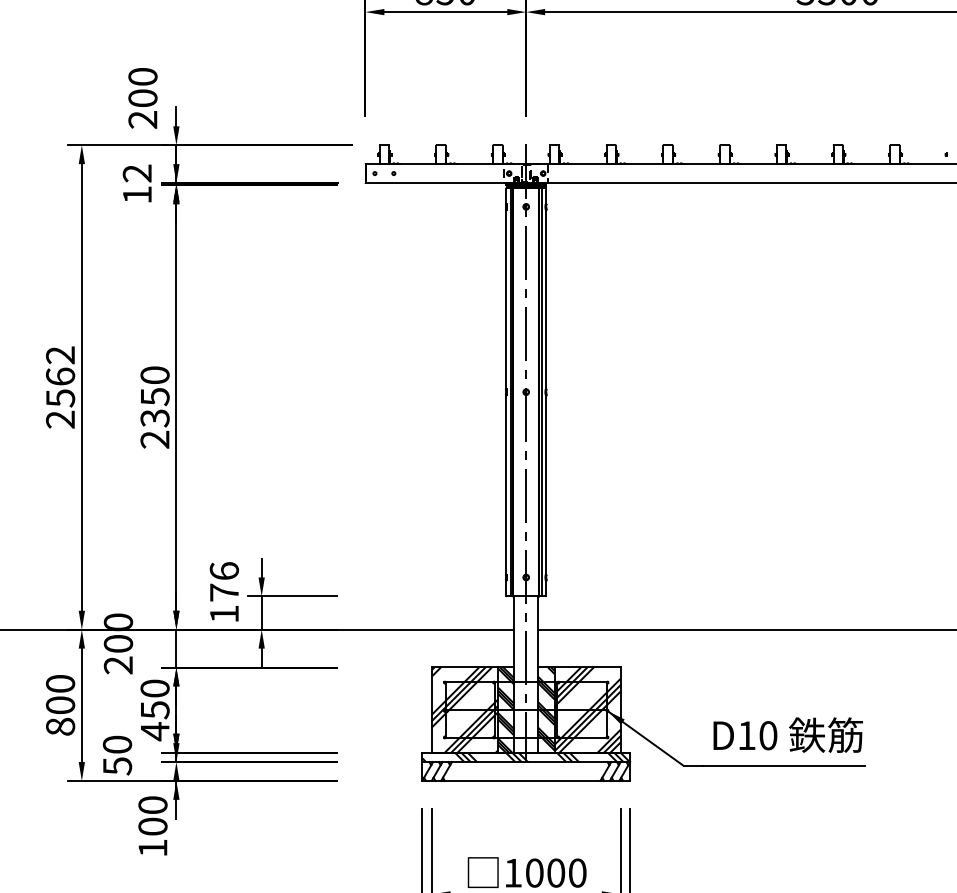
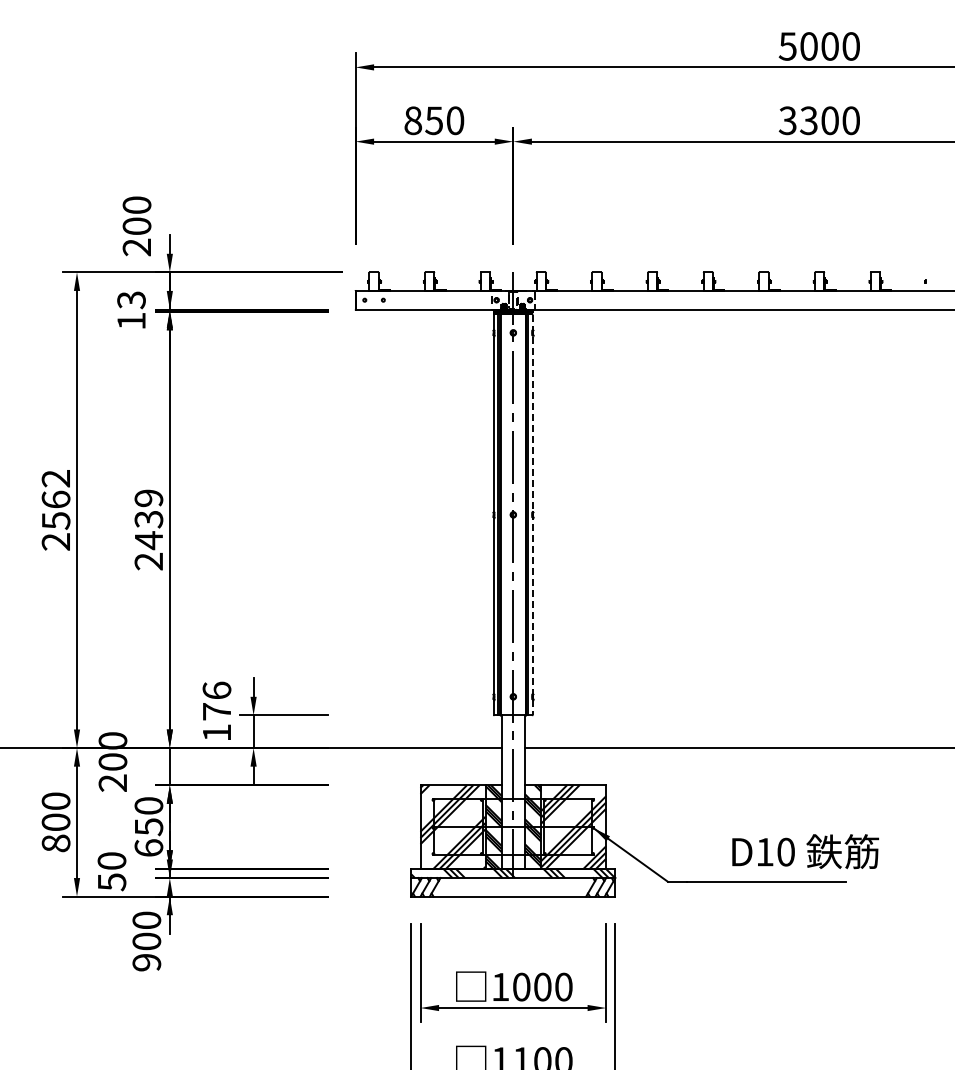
text: (137, 173) -> (131, 300), 12 -> 13
line: (545, 391) -> (532, 514), solid -> dashed
text: (154, 396) -> (148, 519), 2350 -> 2439
text: (154, 730) -> (148, 847), 450 -> 650
text: (788, 735) -> (805, 851), moved
text: (152, 848) -> (146, 962), 100 -> 900

